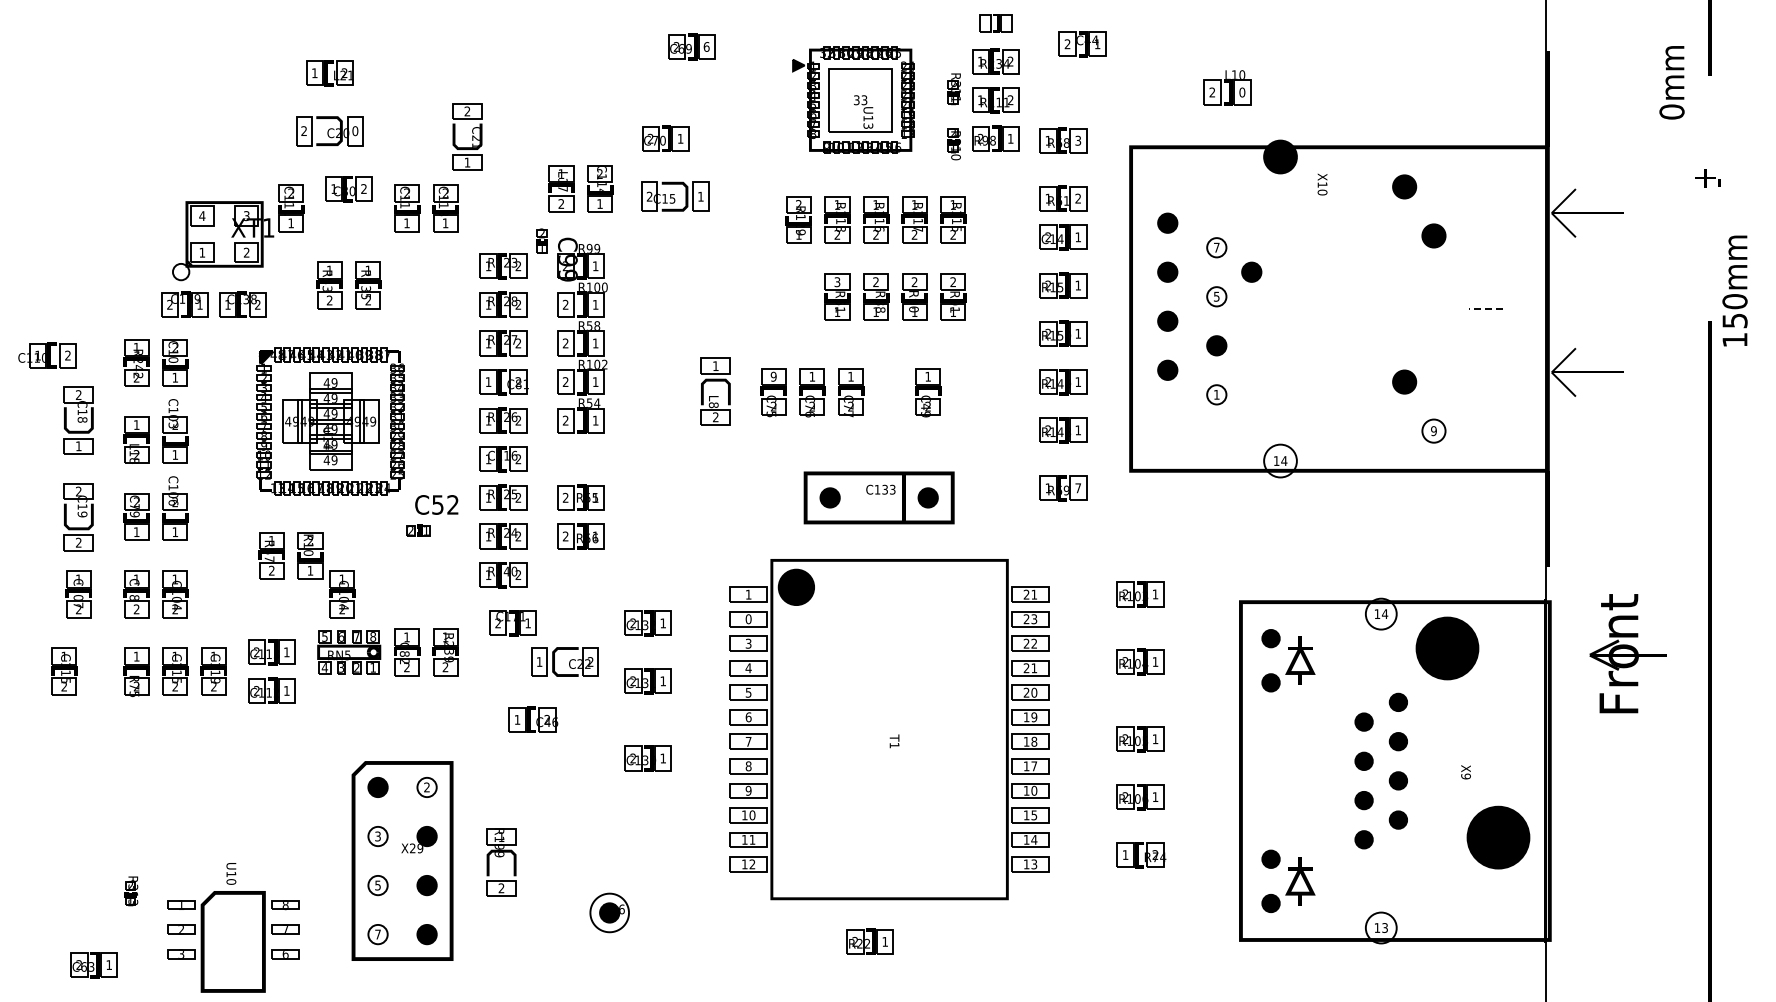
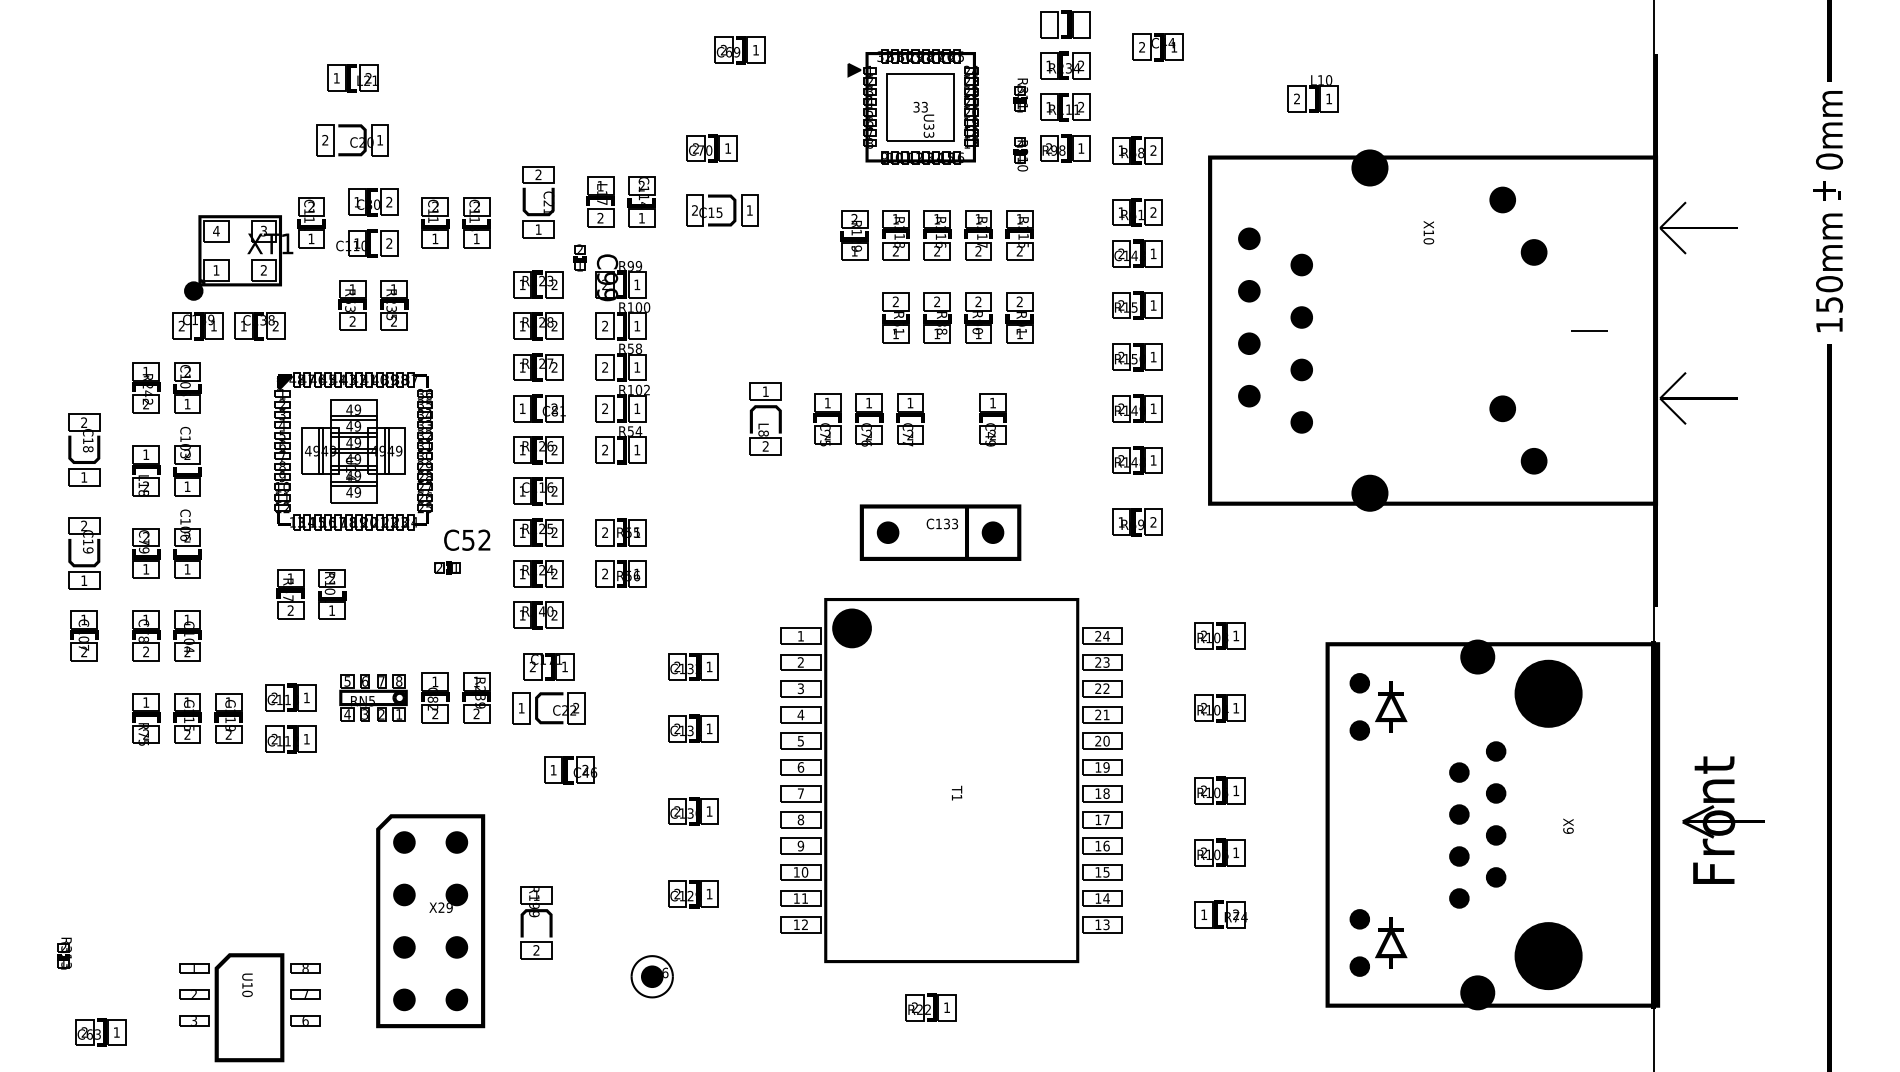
part: (995, 23) -> (1065, 25), size x1.43
text: (706, 46) -> (755, 49), 6 -> 1
text: (1671, 82) -> (1828, 129), moved
text: (1242, 92) -> (1329, 98), 0 -> 1
text: (868, 118) -> (929, 126), U13 -> U33
text: (355, 131) -> (380, 140), 0 -> 1
part: (467, 136) -> (538, 201), moved
text: (1078, 140) -> (1153, 150), 3 -> 2
text: (1322, 184) -> (1428, 232), moved
fill: (1216, 247) -> (1301, 264), added
fill: (180, 271) -> (193, 290), added
part: (1251, 271) -> (1338, 290), removed
text: (837, 282) -> (895, 302), 3 -> 2
text: (1734, 290) -> (1828, 272), moved
fill: (1216, 296) -> (1301, 317), added
line: (1485, 308) -> (1589, 330), dashed -> solid
part: (47, 355) -> (367, 243), moved
text: (773, 376) -> (827, 402), 9 -> 1
fill: (1216, 394) -> (1301, 422), added
fill: (1433, 430) -> (1533, 460), added
fill: (1280, 460) -> (1369, 492), added
text: (1077, 488) -> (1152, 522), 7 -> 2
text: (78, 542) -> (83, 580), 2 -> 1
part: (342, 594) -> (366, 636), removed
text: (1034, 594) -> (1106, 636), 21 -> 24
fill: (1380, 613) -> (1476, 656), added
text: (748, 619) -> (800, 662), 0 -> 2
text: (1627, 653) -> (1723, 820), moved
part: (564, 661) -> (548, 707), moved
part: (64, 671) -> (68, 718), removed
fill: (426, 787) -> (456, 842), added
text: (1034, 790) -> (1106, 845), 10 -> 16
part: (647, 835) -> (692, 893), added
fill: (377, 836) -> (403, 894), added
part: (1498, 837) -> (1548, 955), moved
text: (231, 873) -> (247, 984), moved
fill: (377, 885) -> (403, 947), added
part: (131, 891) -> (64, 953), moved
fill: (1380, 927) -> (1476, 992), added
fill: (377, 934) -> (403, 999), added

